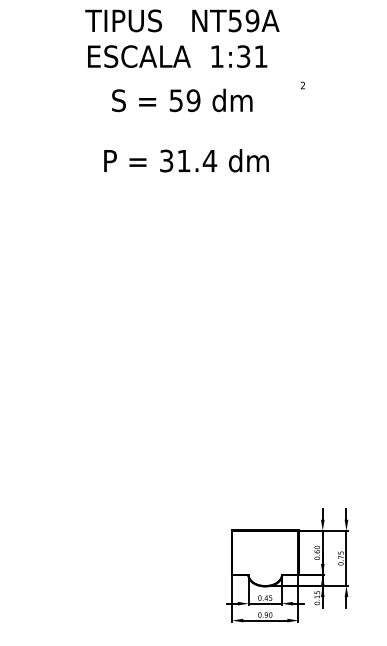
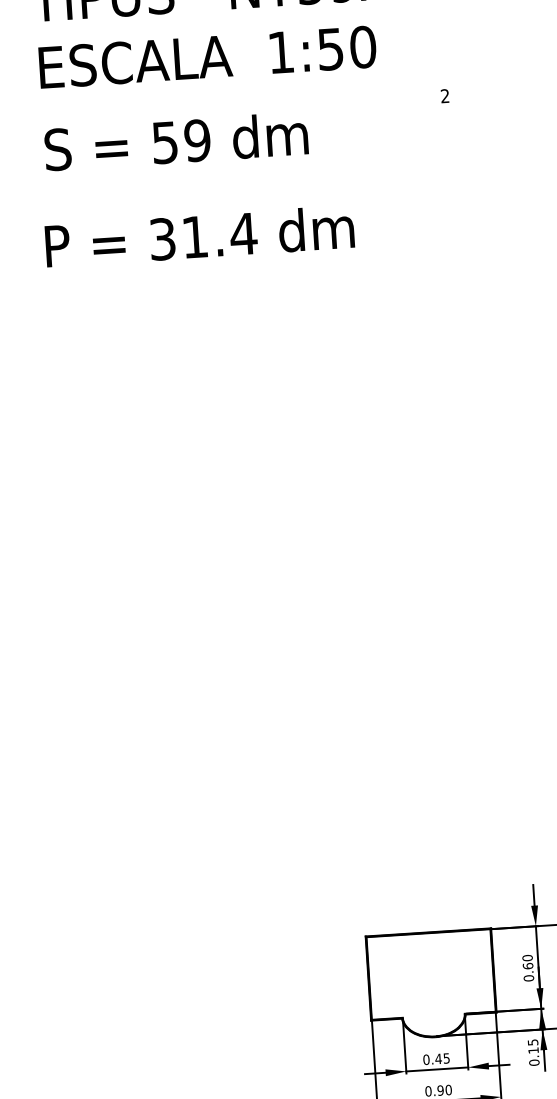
text: (252, 56) -> (347, 47), 1:31 -> 1:50
text: (182, 100) -> (176, 141), moved
text: (186, 160) -> (199, 235), moved

